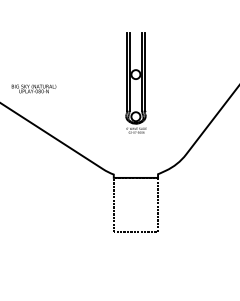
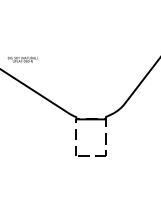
part: (136, 82) -> (91, 55), removed

